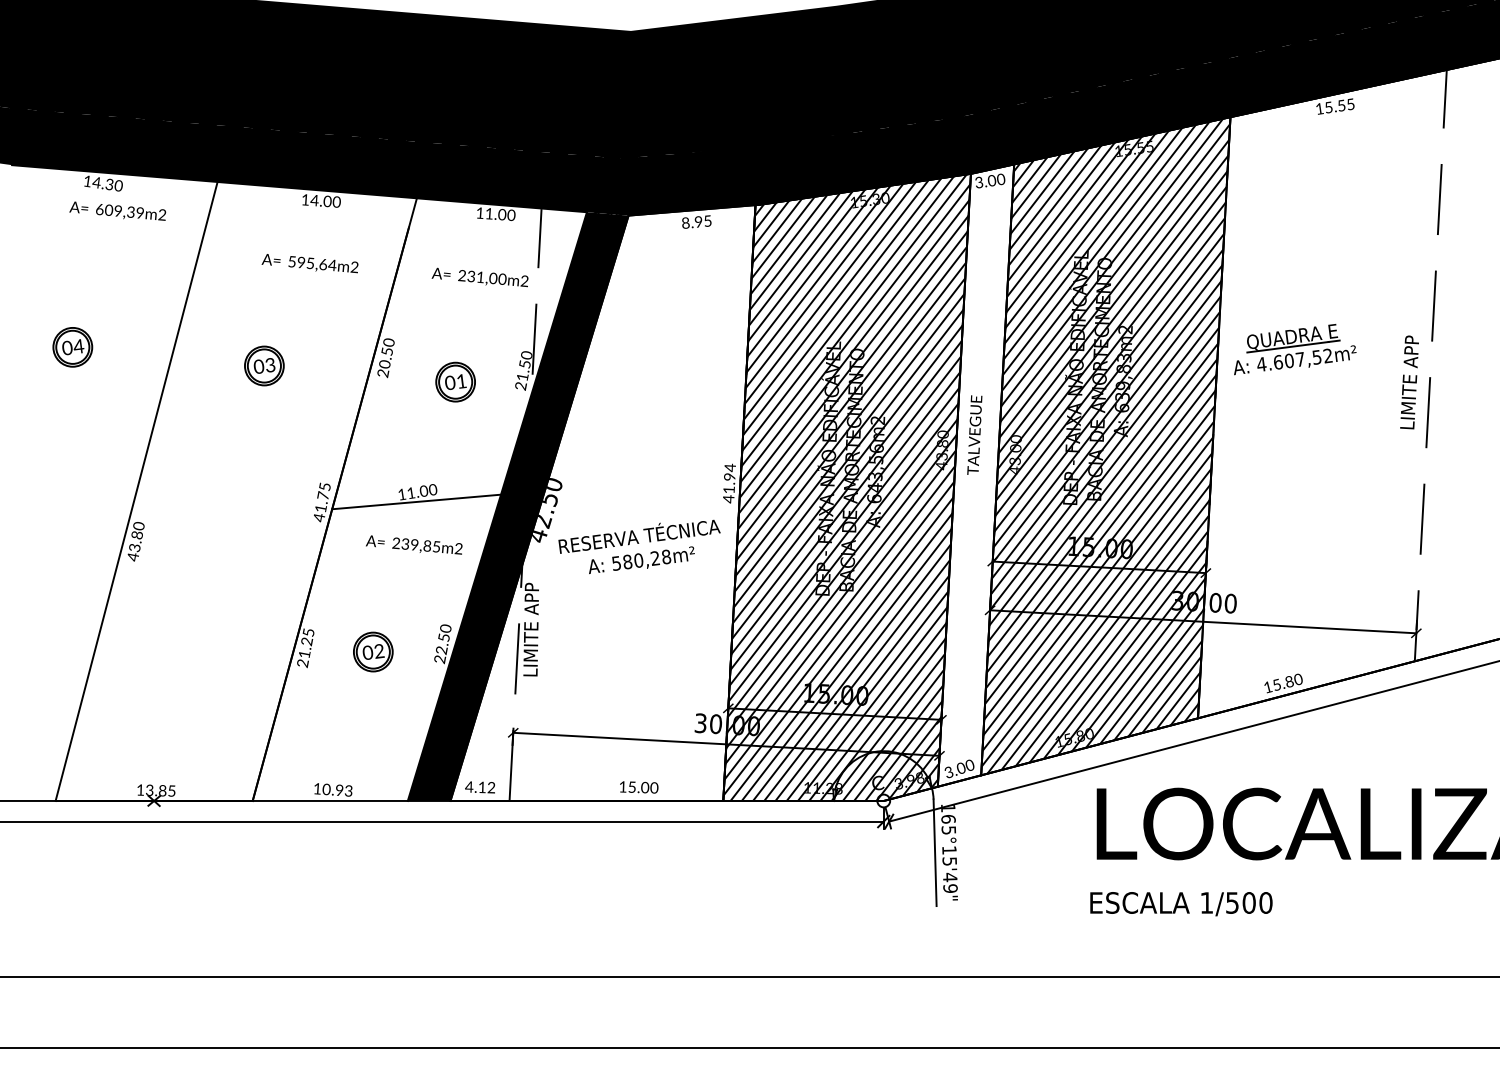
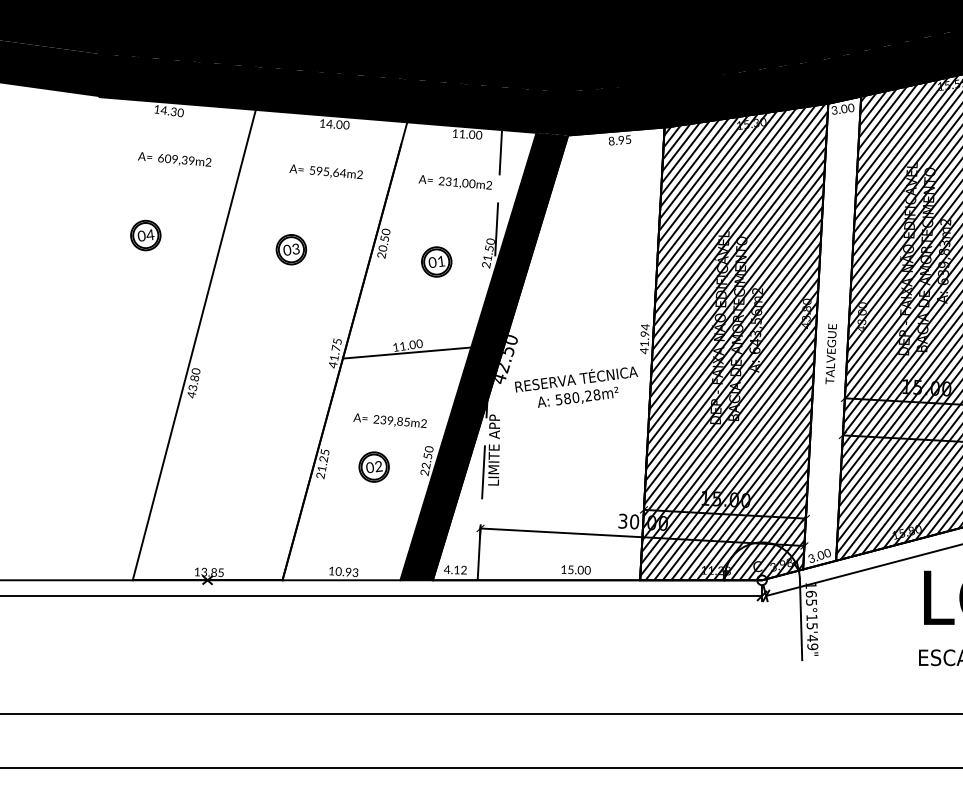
text: (117, 210) -> (174, 158), moved
text: (974, 434) -> (831, 353), moved
text: (414, 544) -> (390, 420), moved

